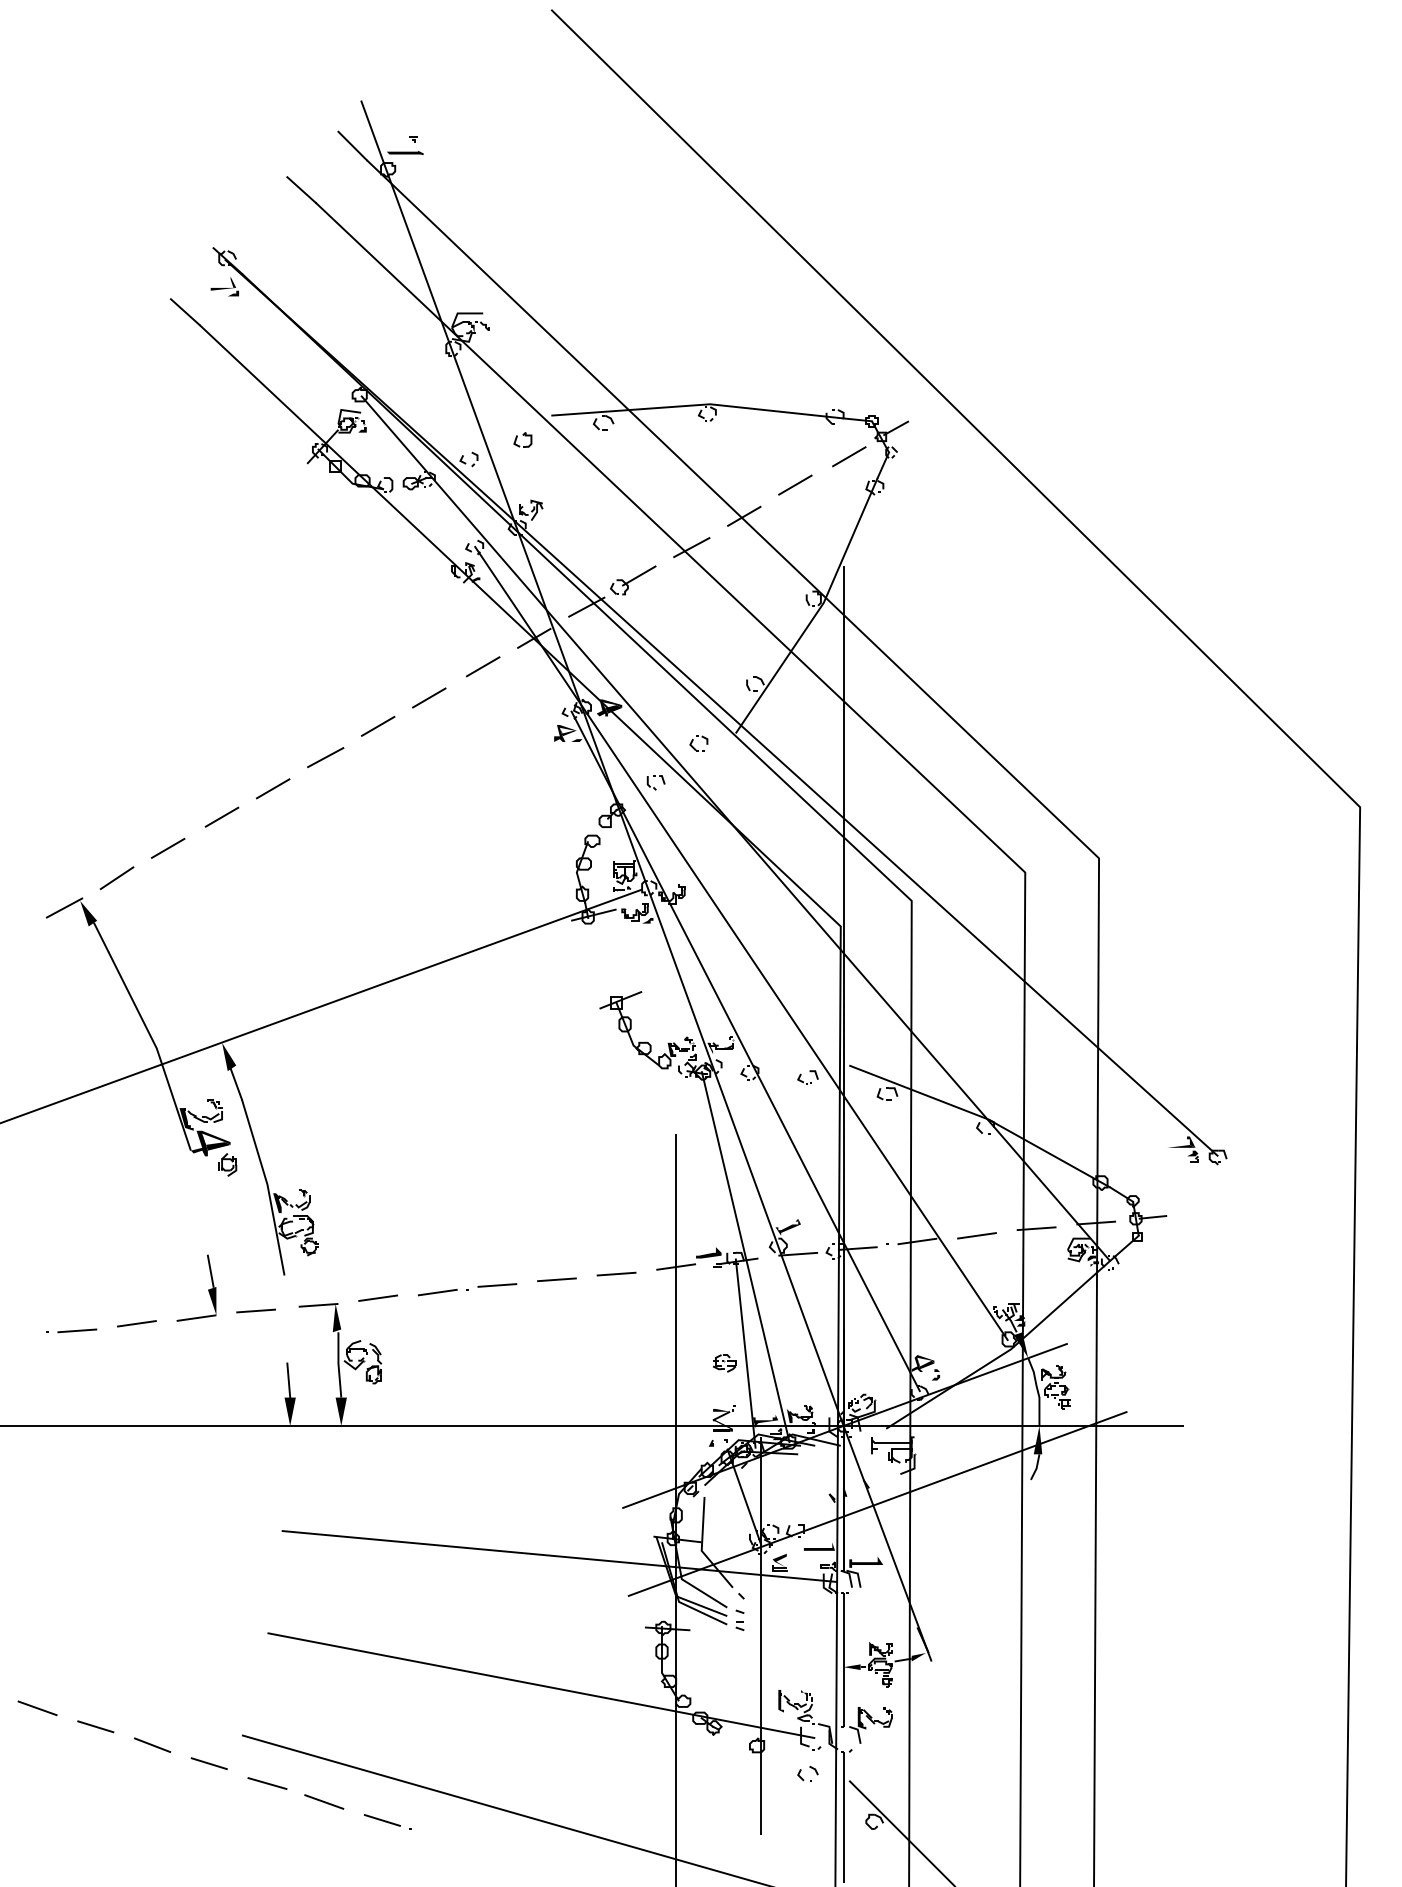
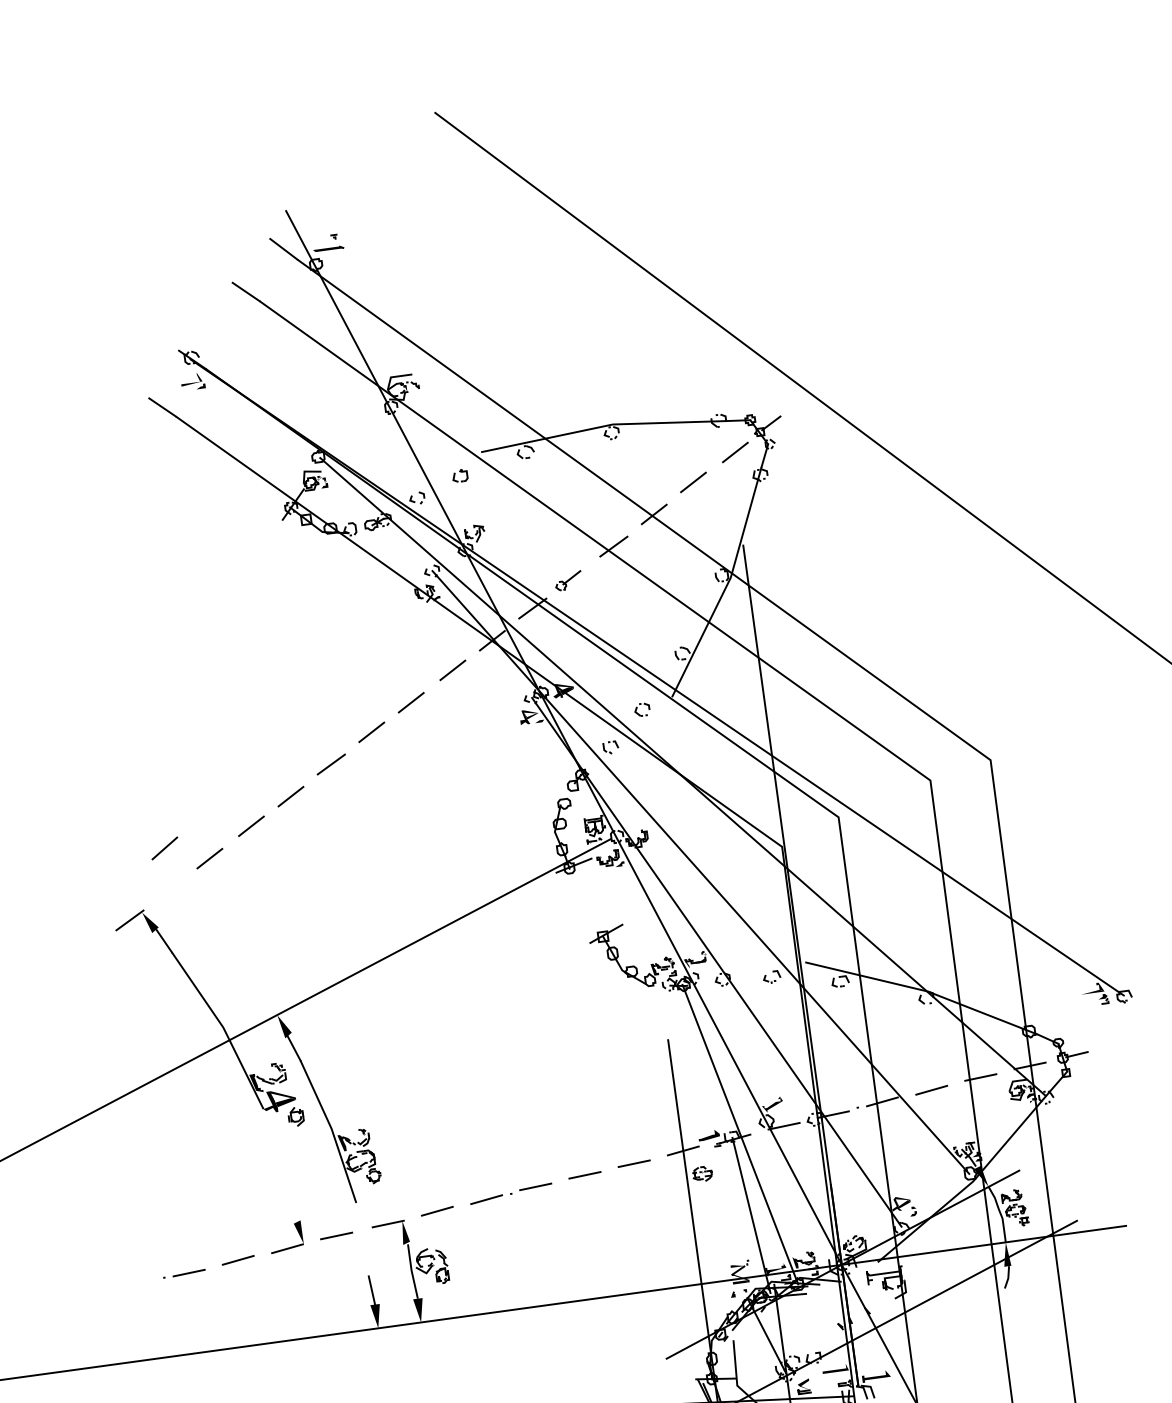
part: (633, 580) -> (568, 580), size x0.7
line: (116, 878) -> (164, 848), moved
line: (210, 1270) -> (293, 1207), removed
part: (724, 1363) -> (702, 1174), moved

